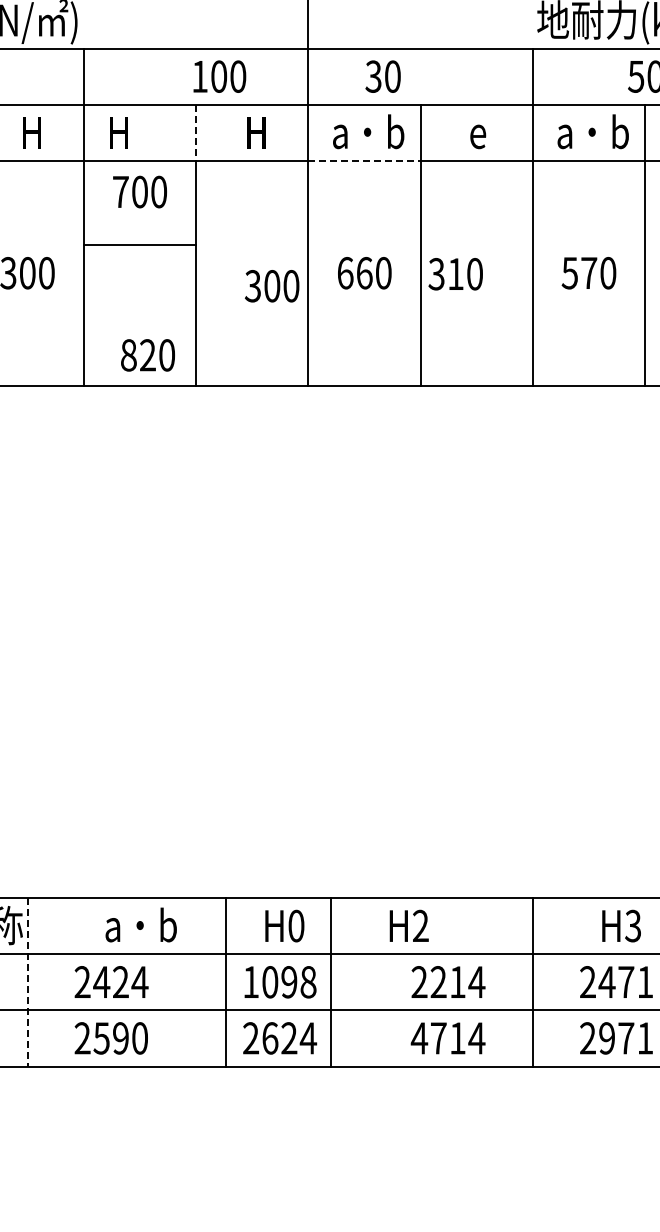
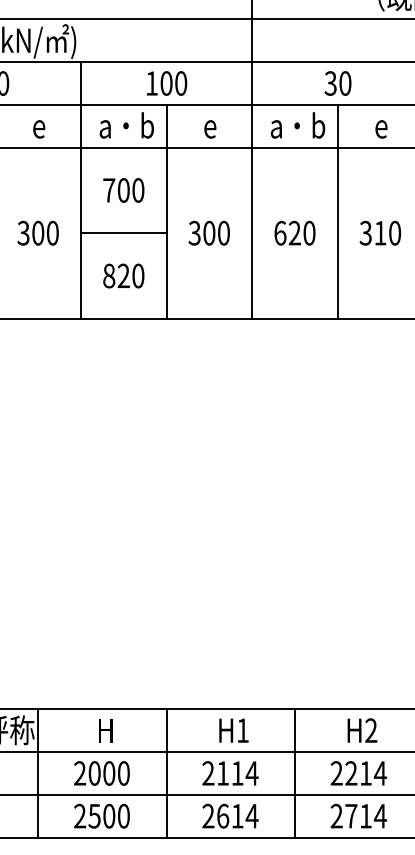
text: (219, 76) -> (166, 83), moved
text: (382, 76) -> (337, 83), moved
text: (143, 131) -> (126, 125), H -> a・b
text: (30, 133) -> (40, 126), H -> e
line: (196, 133) -> (166, 126), dashed -> solid
text: (255, 133) -> (211, 126), H -> e
line: (365, 160) -> (295, 147), dashed -> solid
text: (139, 191) -> (123, 190), moved
line: (139, 245) -> (123, 233), moved
text: (364, 273) -> (294, 233), 660 -> 620
text: (455, 274) -> (380, 233), moved
text: (272, 286) -> (209, 233), moved
text: (147, 355) -> (123, 276), moved
text: (140, 924) -> (124, 729), a・b -> H
text: (296, 925) -> (243, 730), H0 -> H1
text: (408, 925) -> (361, 730), moved
line: (27, 982) -> (38, 773), dashed -> solid
text: (120, 982) -> (108, 773), 2424 -> 2000
line: (226, 982) -> (166, 773), moved
text: (280, 982) -> (230, 773), 1098 -> 2114
line: (330, 982) -> (294, 773), moved
text: (120, 1038) -> (108, 816), 2590 -> 2500
text: (289, 1038) -> (237, 816), 2624 -> 2614
text: (419, 1038) -> (336, 816), 4714 -> 2714

